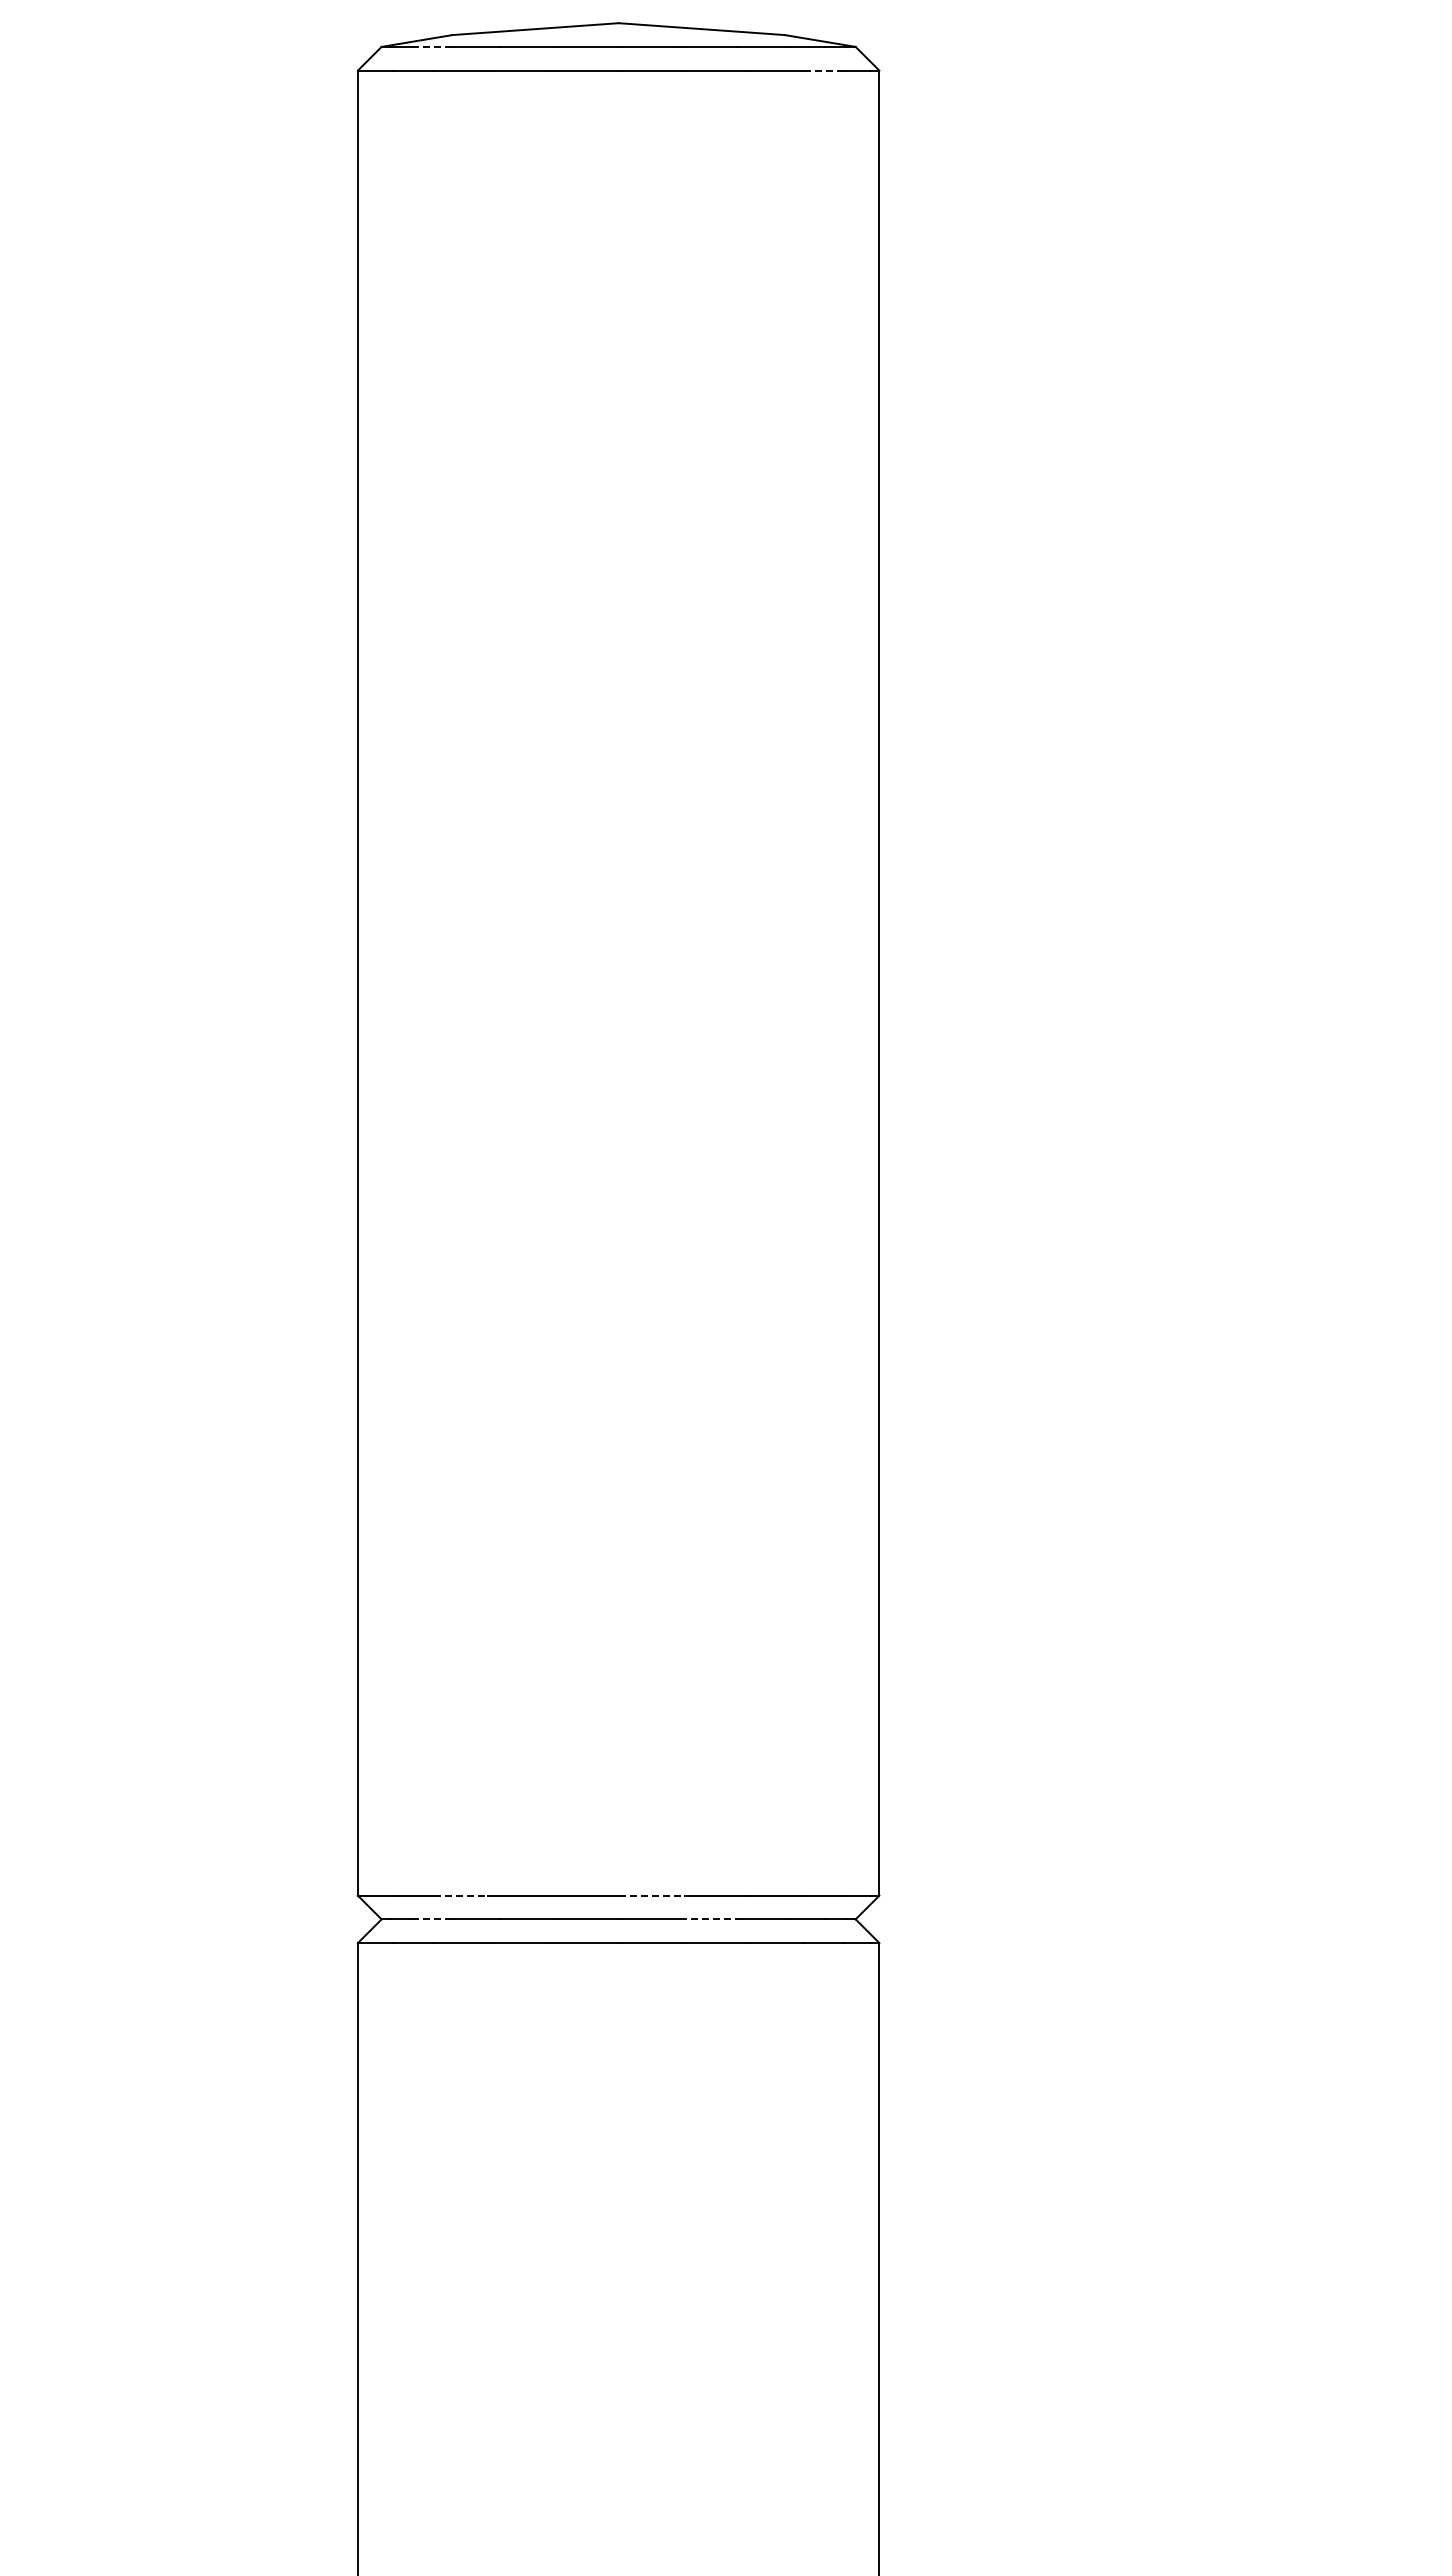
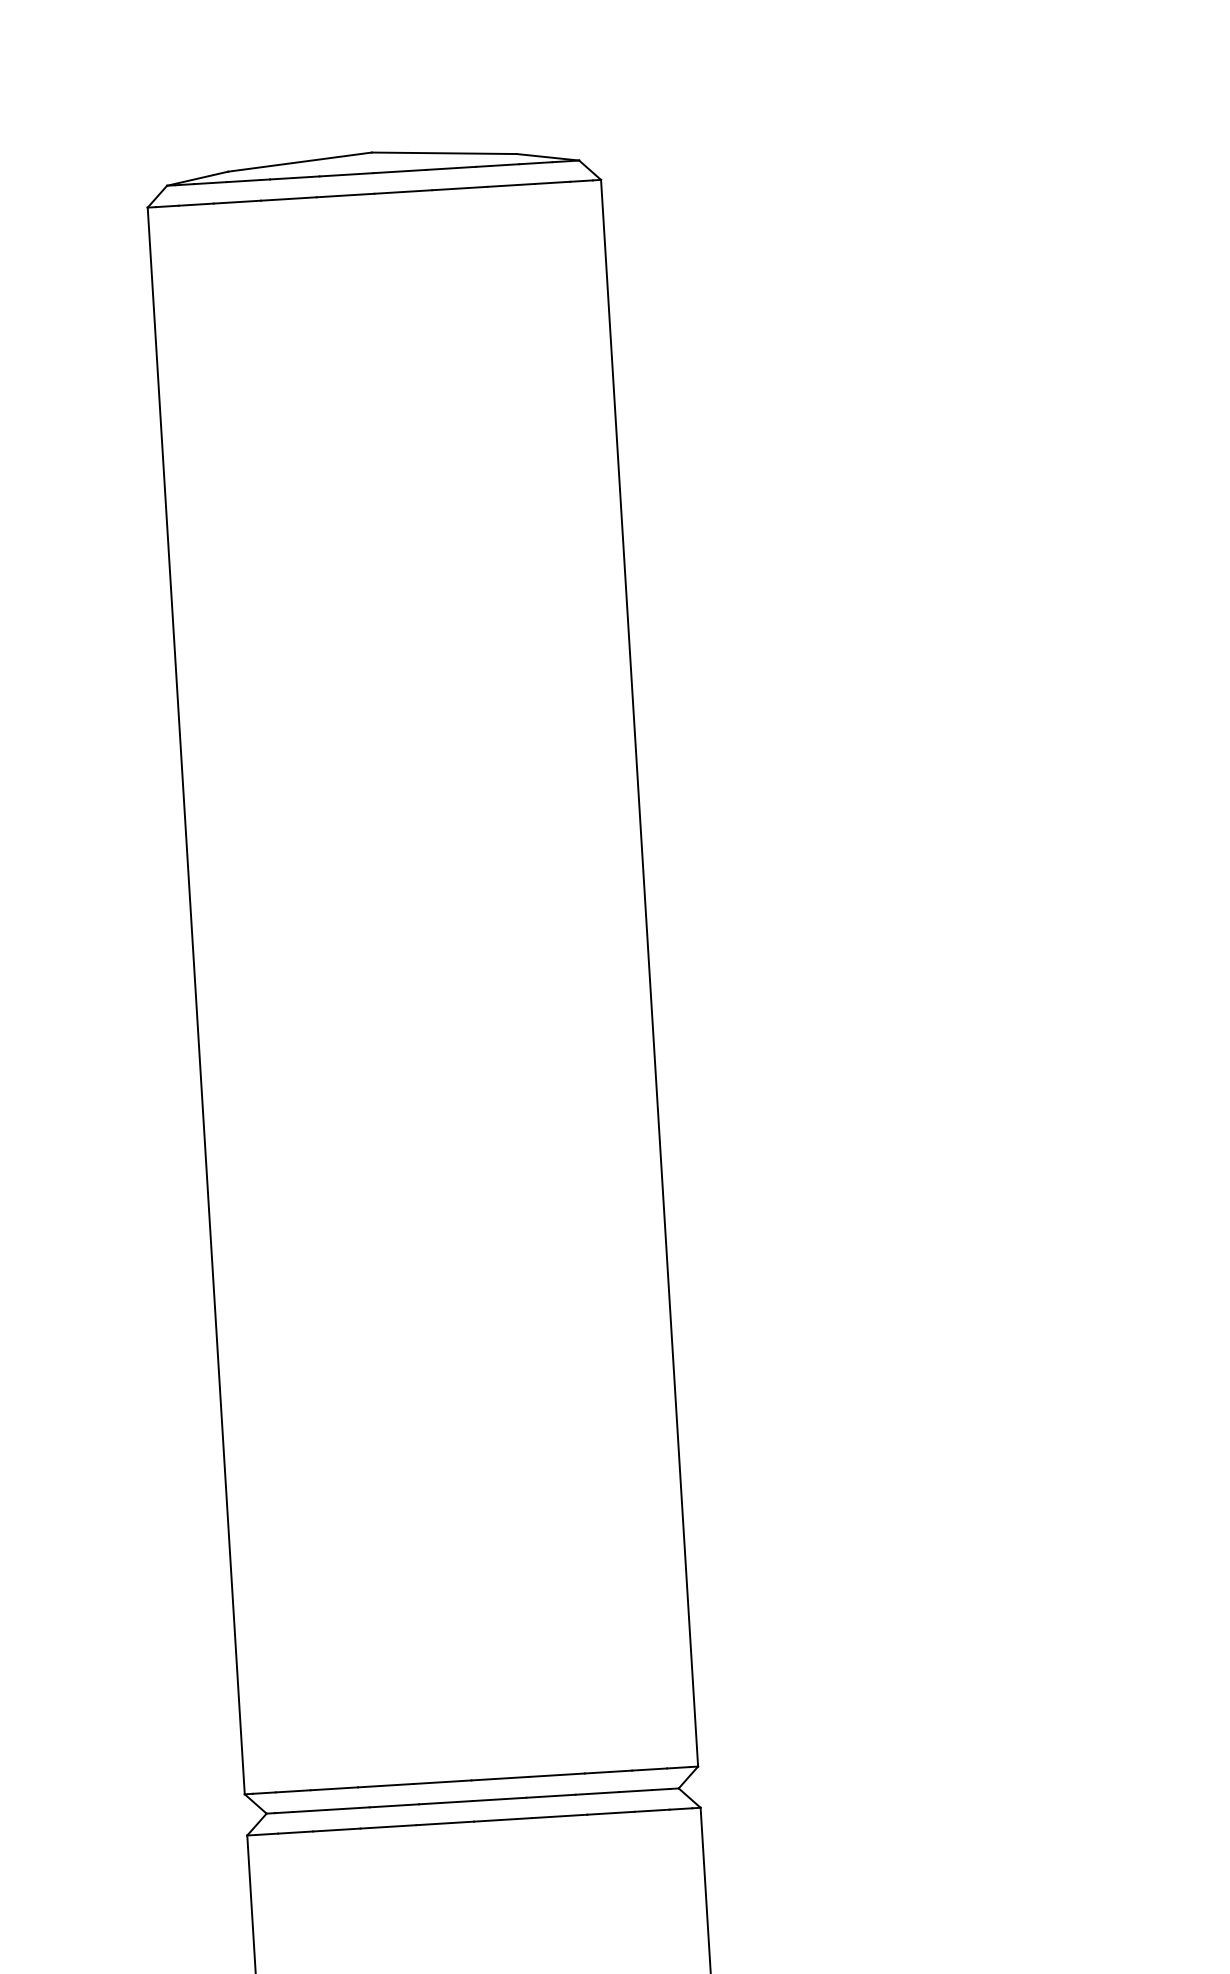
line: (431, 46) -> (210, 182), dashed -> solid
line: (824, 70) -> (553, 182), dashed -> solid
line: (461, 1895) -> (334, 1788), dashed -> solid
line: (652, 1895) -> (500, 1778), dashed -> solid
line: (431, 1919) -> (310, 1811), dashed -> solid
line: (709, 1919) -> (551, 1796), dashed -> solid

